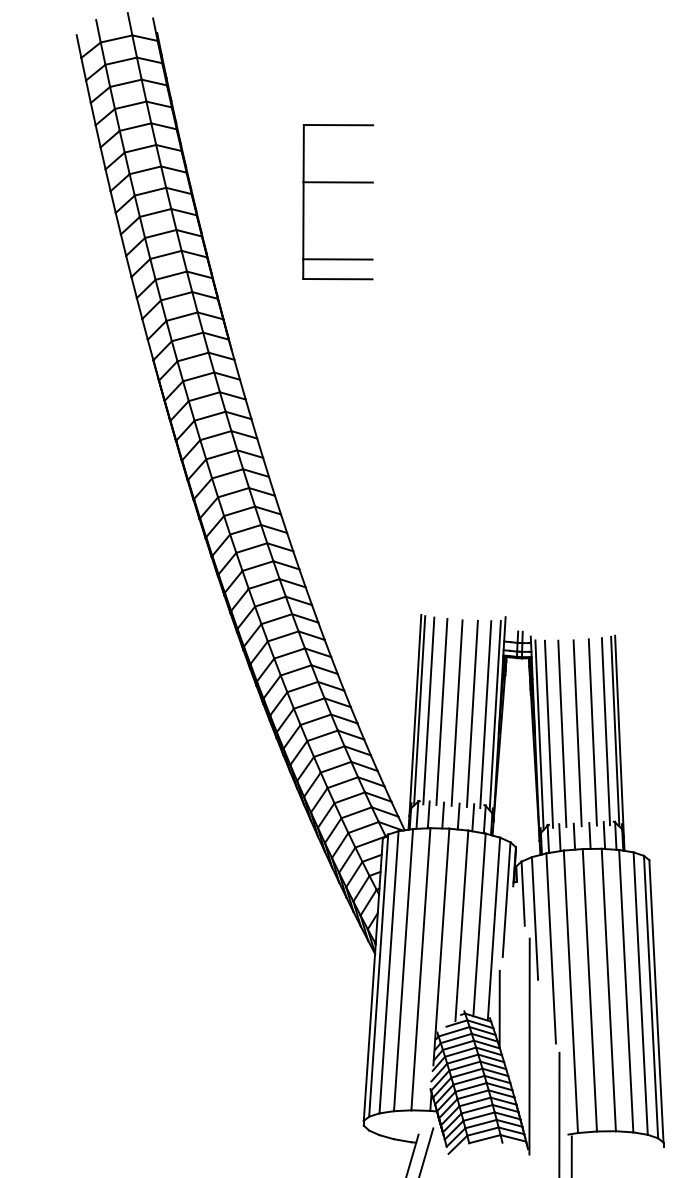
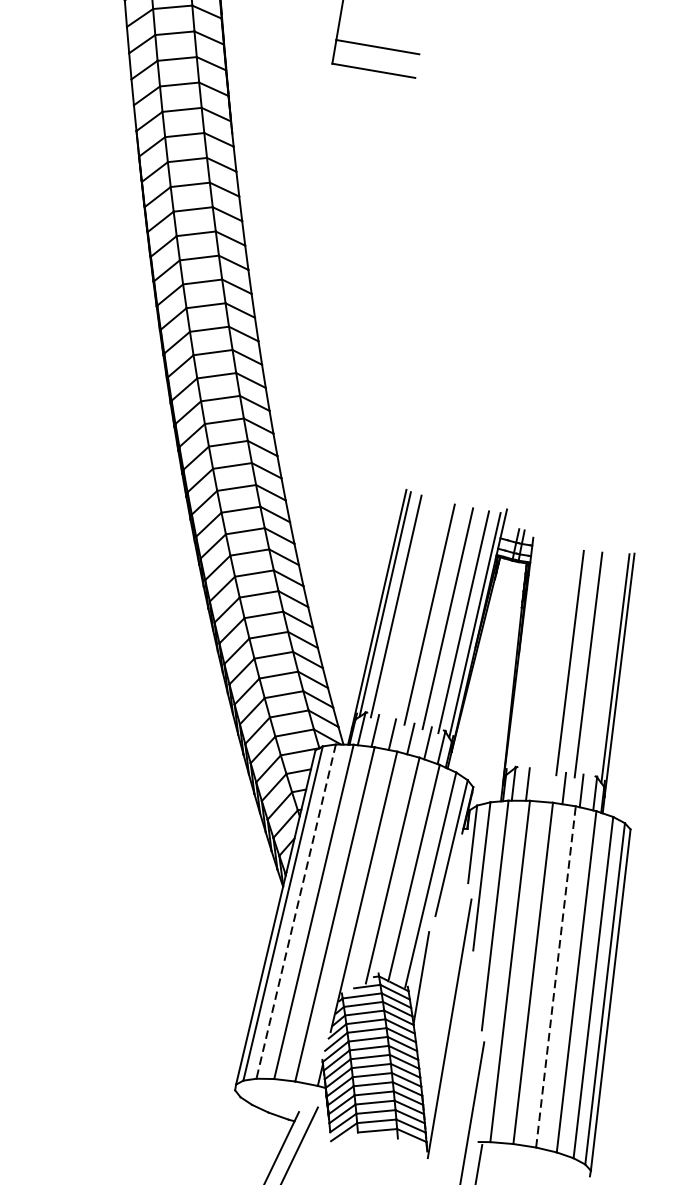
line: (441, 711) -> (411, 609), removed
line: (605, 731) -> (603, 666), removed
line: (548, 733) -> (535, 657), removed
line: (562, 733) -> (551, 660), removed
line: (539, 734) -> (524, 656), removed
line: (574, 836) -> (545, 786), removed
line: (389, 972) -> (296, 911), solid -> dashed
line: (608, 989) -> (555, 976), solid -> dashed

